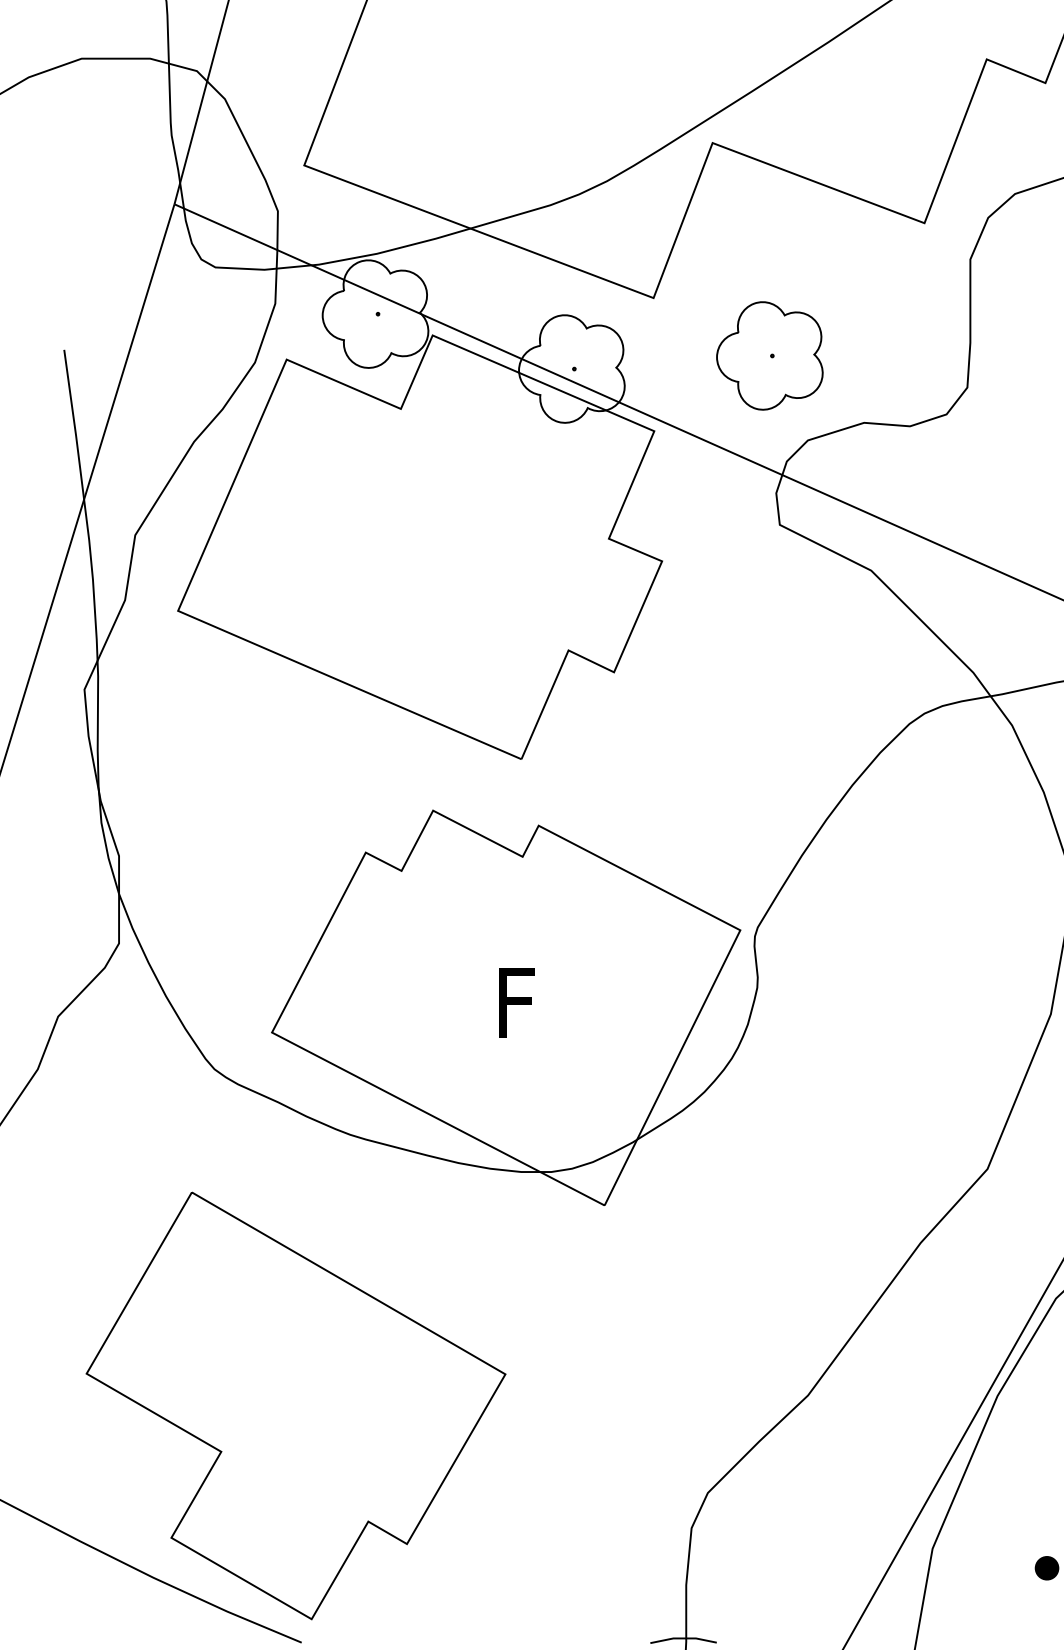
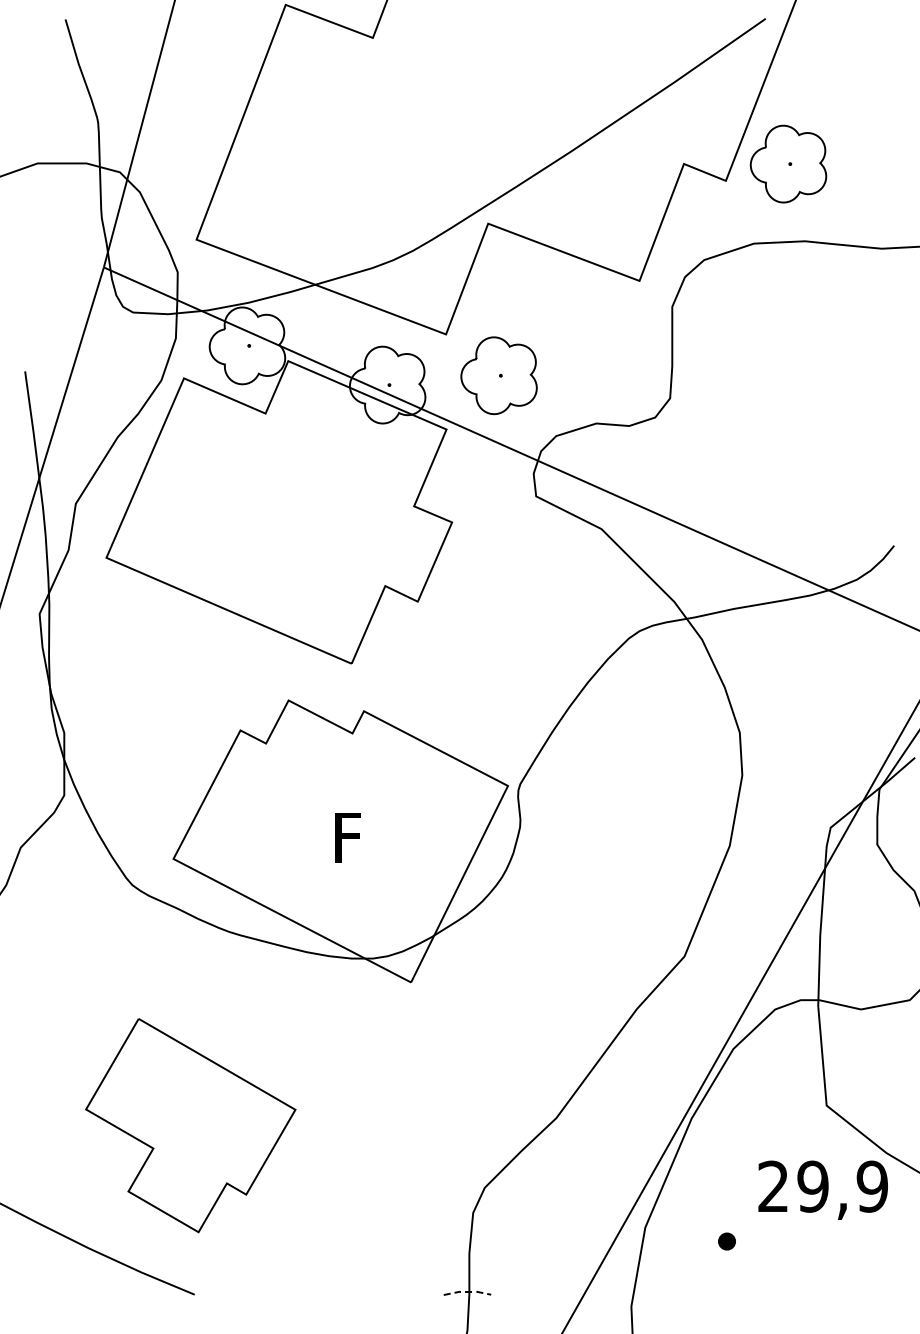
part: (769, 355) -> (498, 375), moved
part: (295, 1405) -> (190, 1125), size x0.7
line: (683, 1638) -> (467, 1291), solid -> dashed

